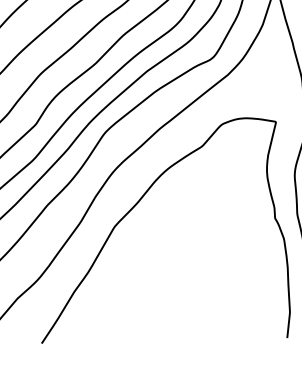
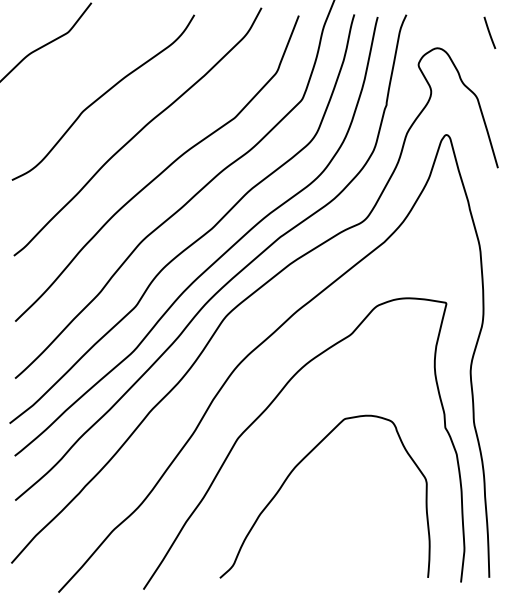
curve: (156, 253) -> (292, 472), added

